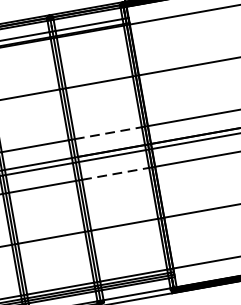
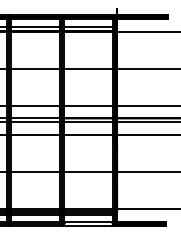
line: (109, 132) -> (89, 105), dashed -> solid
line: (117, 174) -> (89, 135), dashed -> solid

